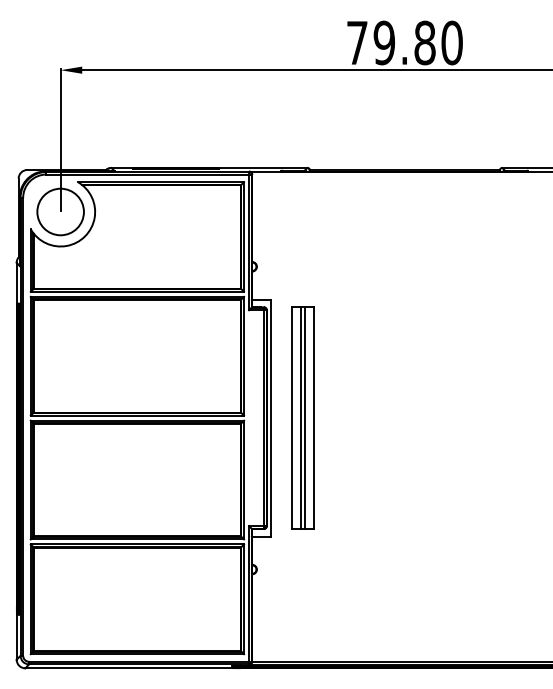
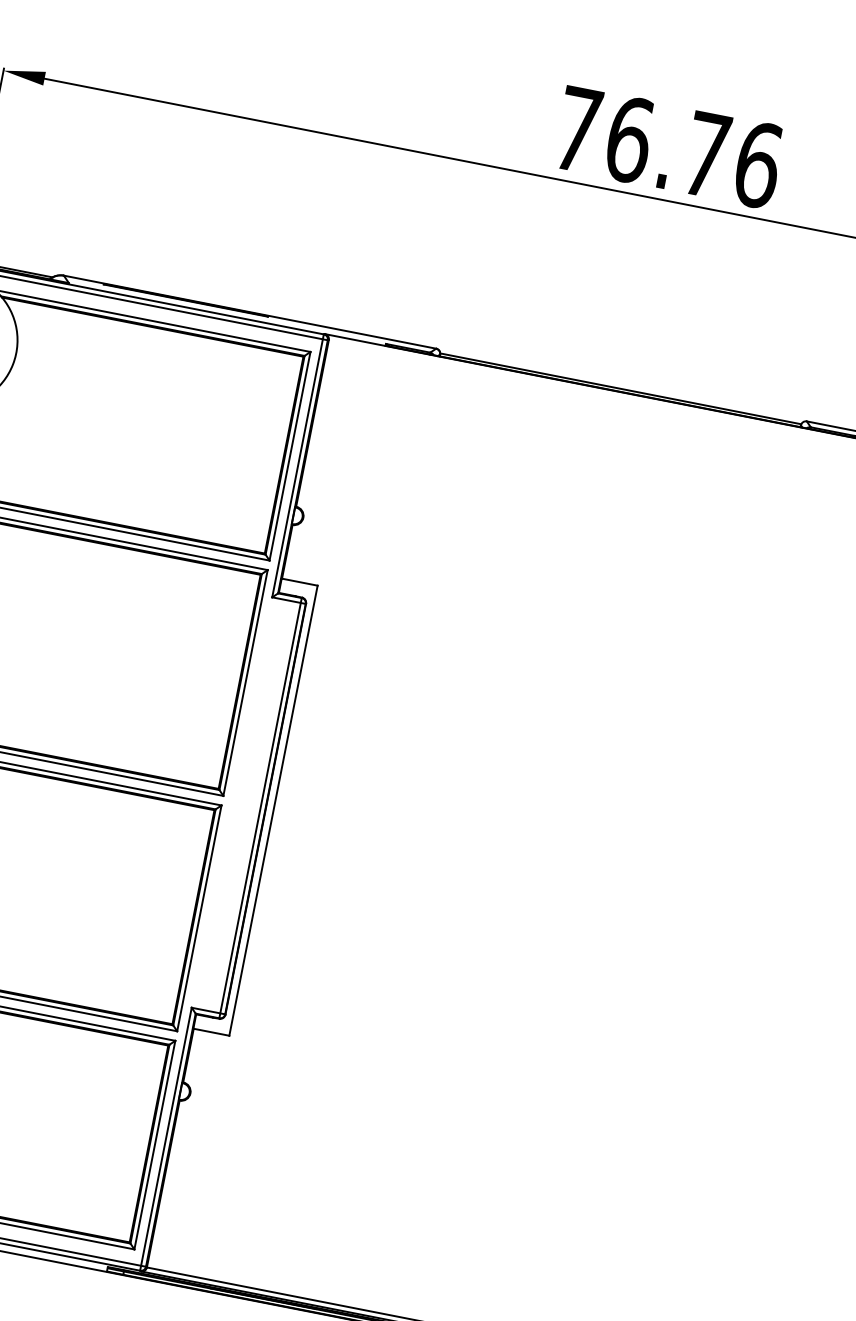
text: (418, 42) -> (694, 151), 79.80 -> 76.76
part: (302, 417) -> (333, 821), removed

